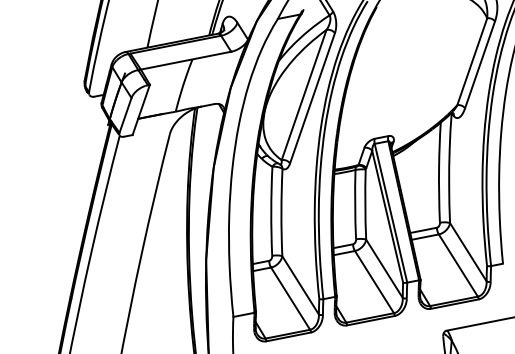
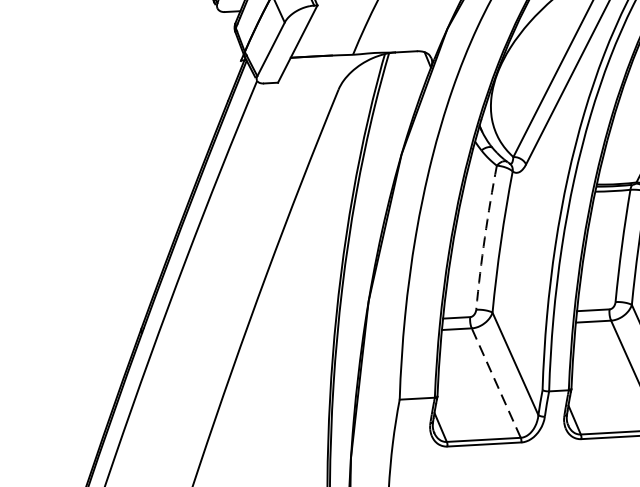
arc: (271, 211) -> (485, 237), solid -> dashed
line: (290, 298) -> (496, 382), solid -> dashed

